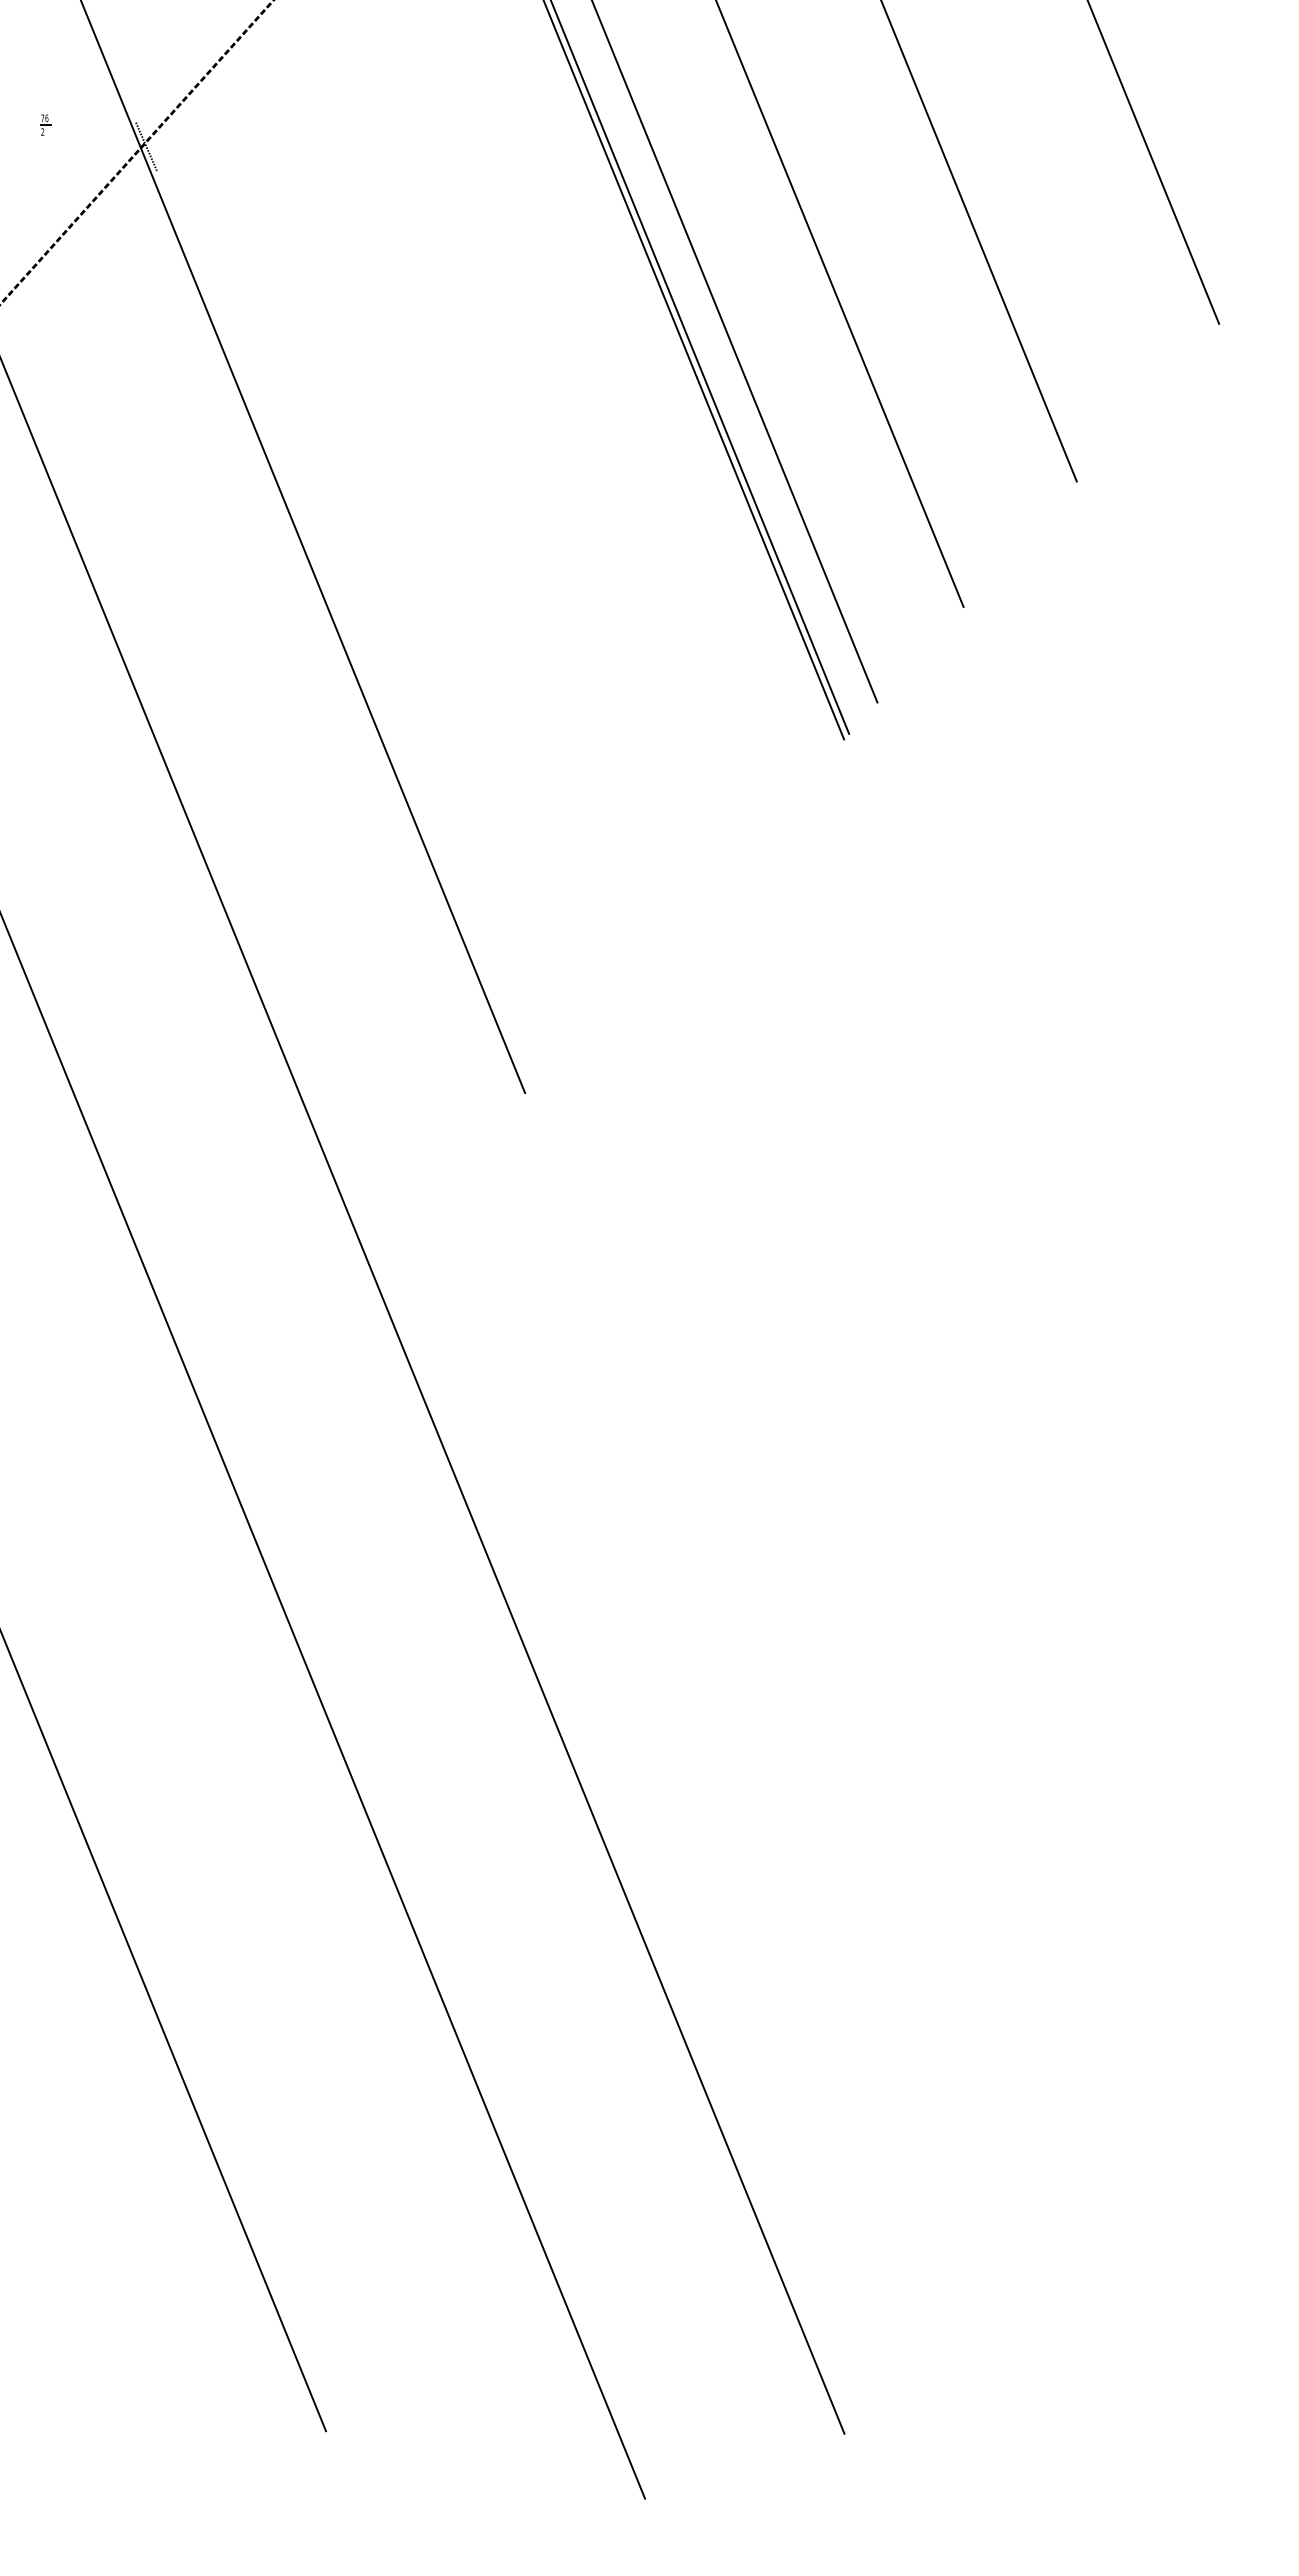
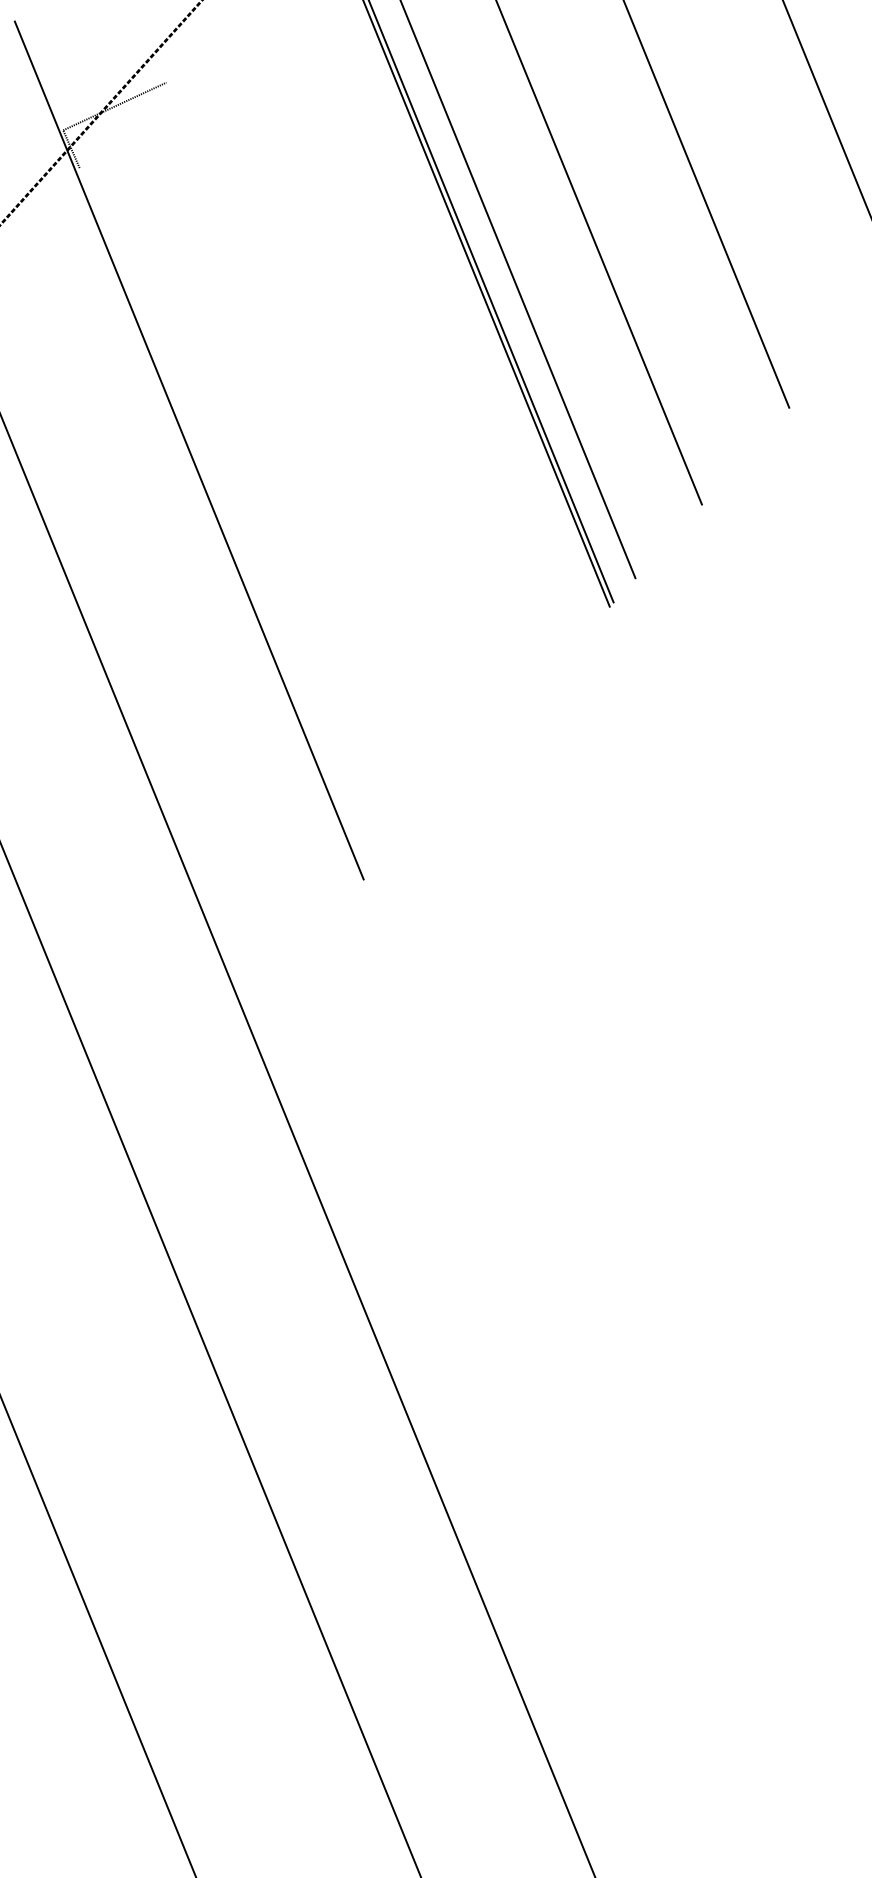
line: (202, 90) -> (114, 106), added

